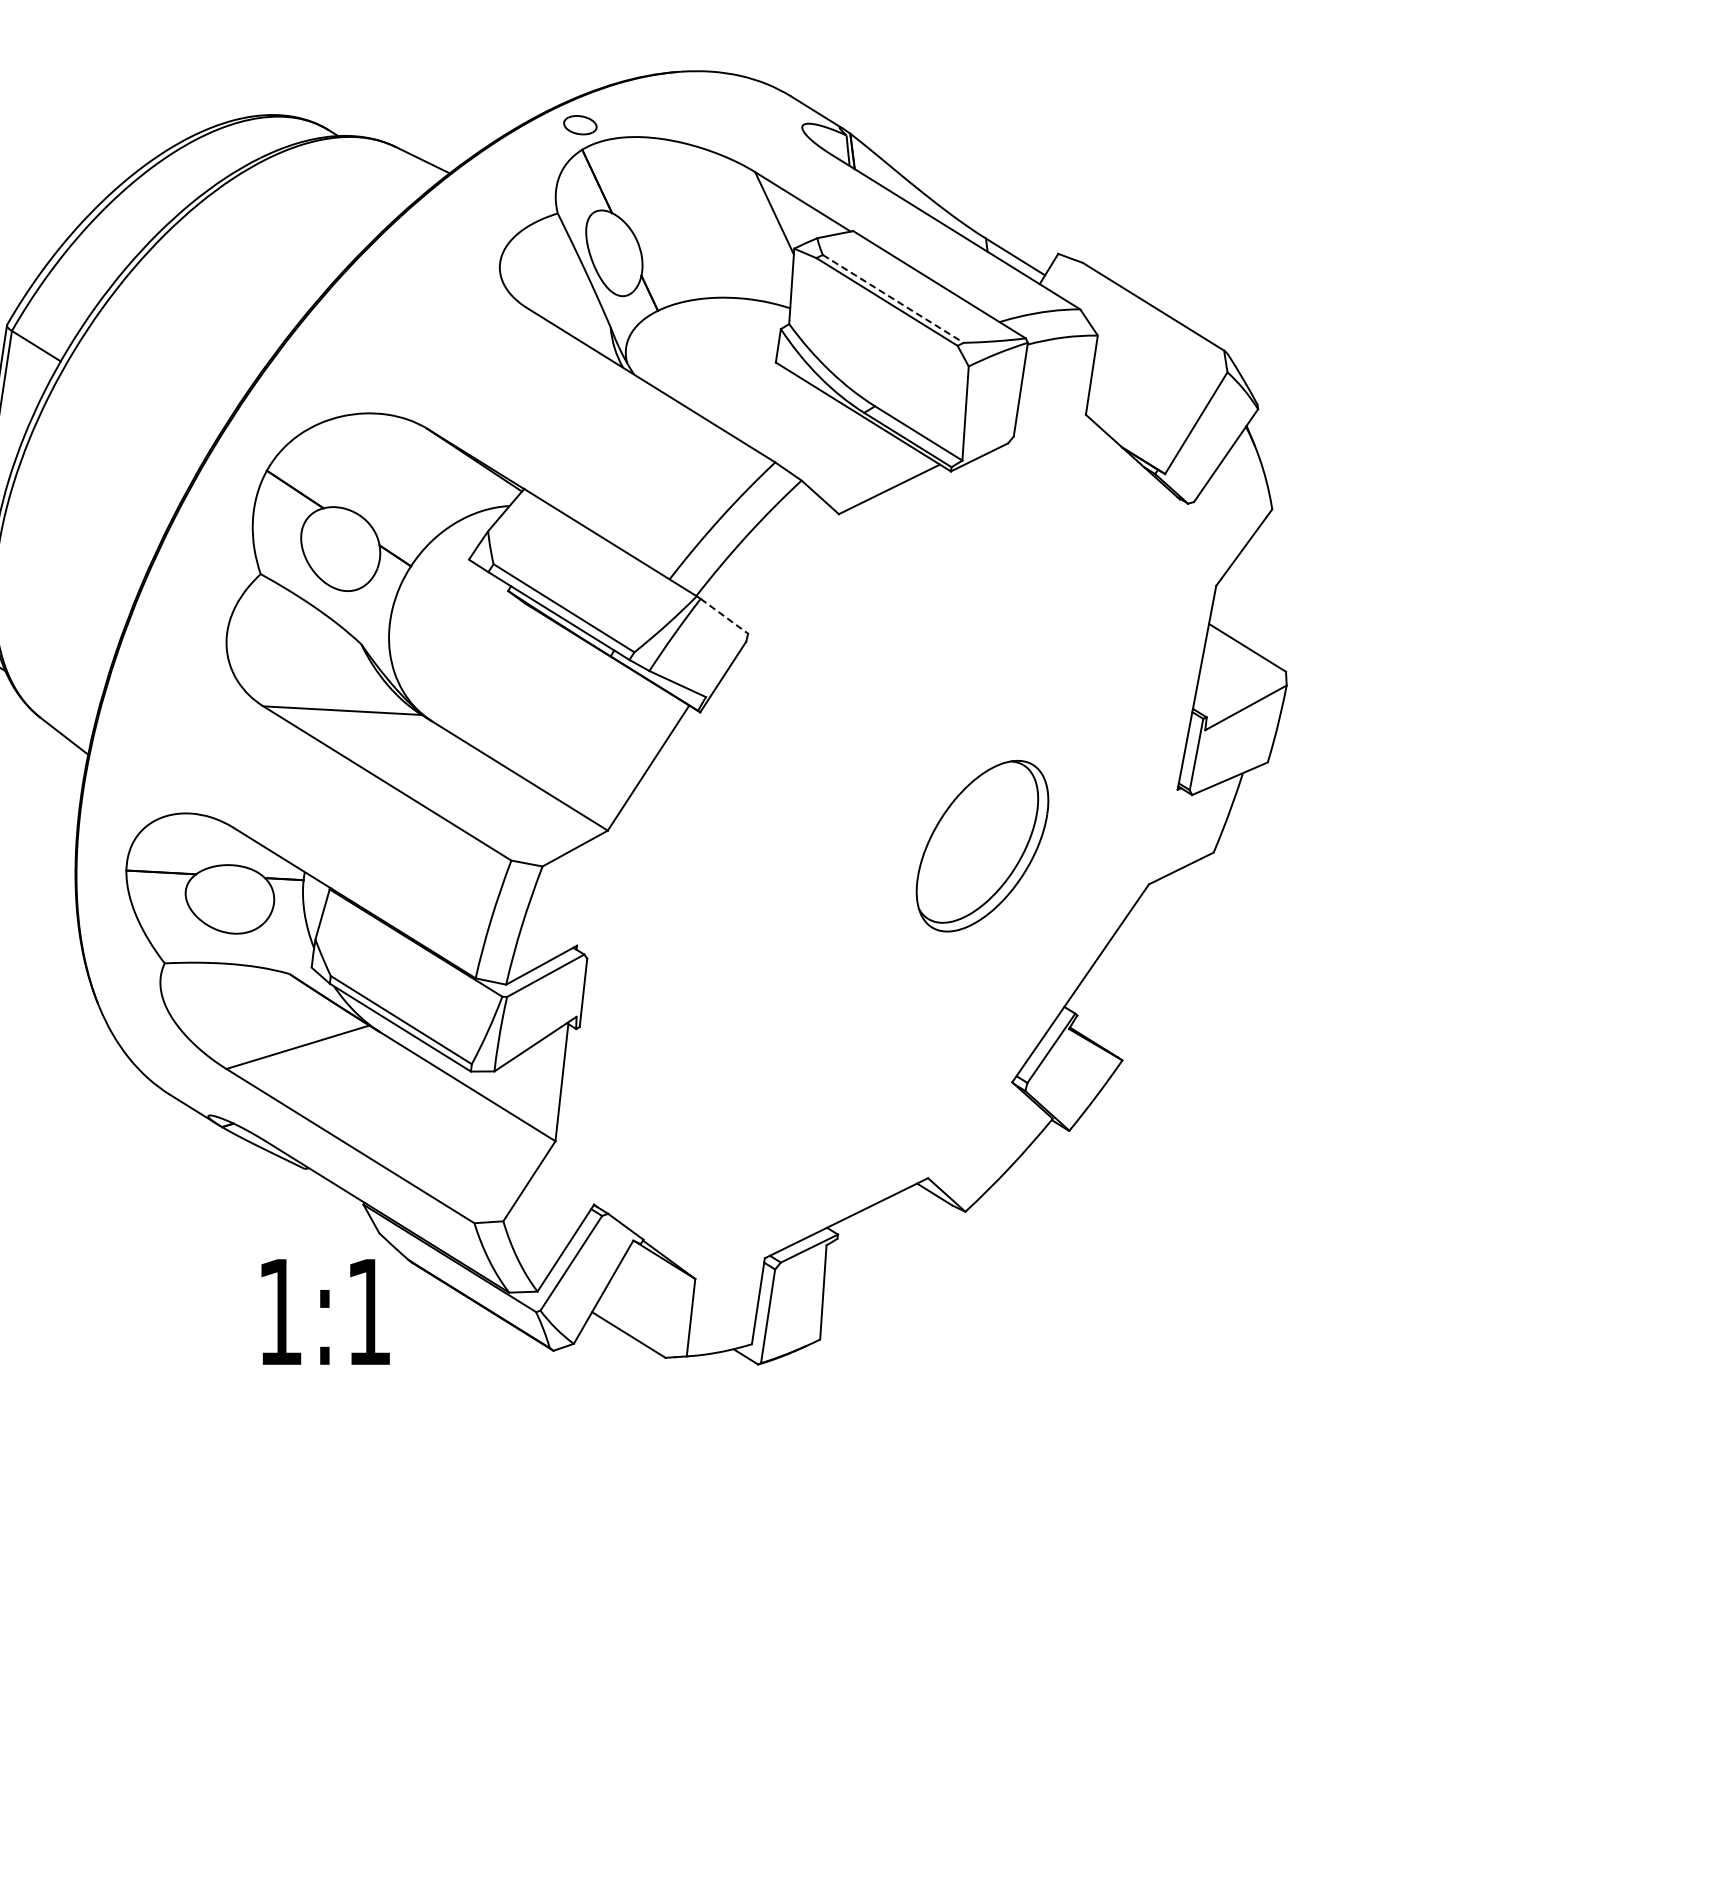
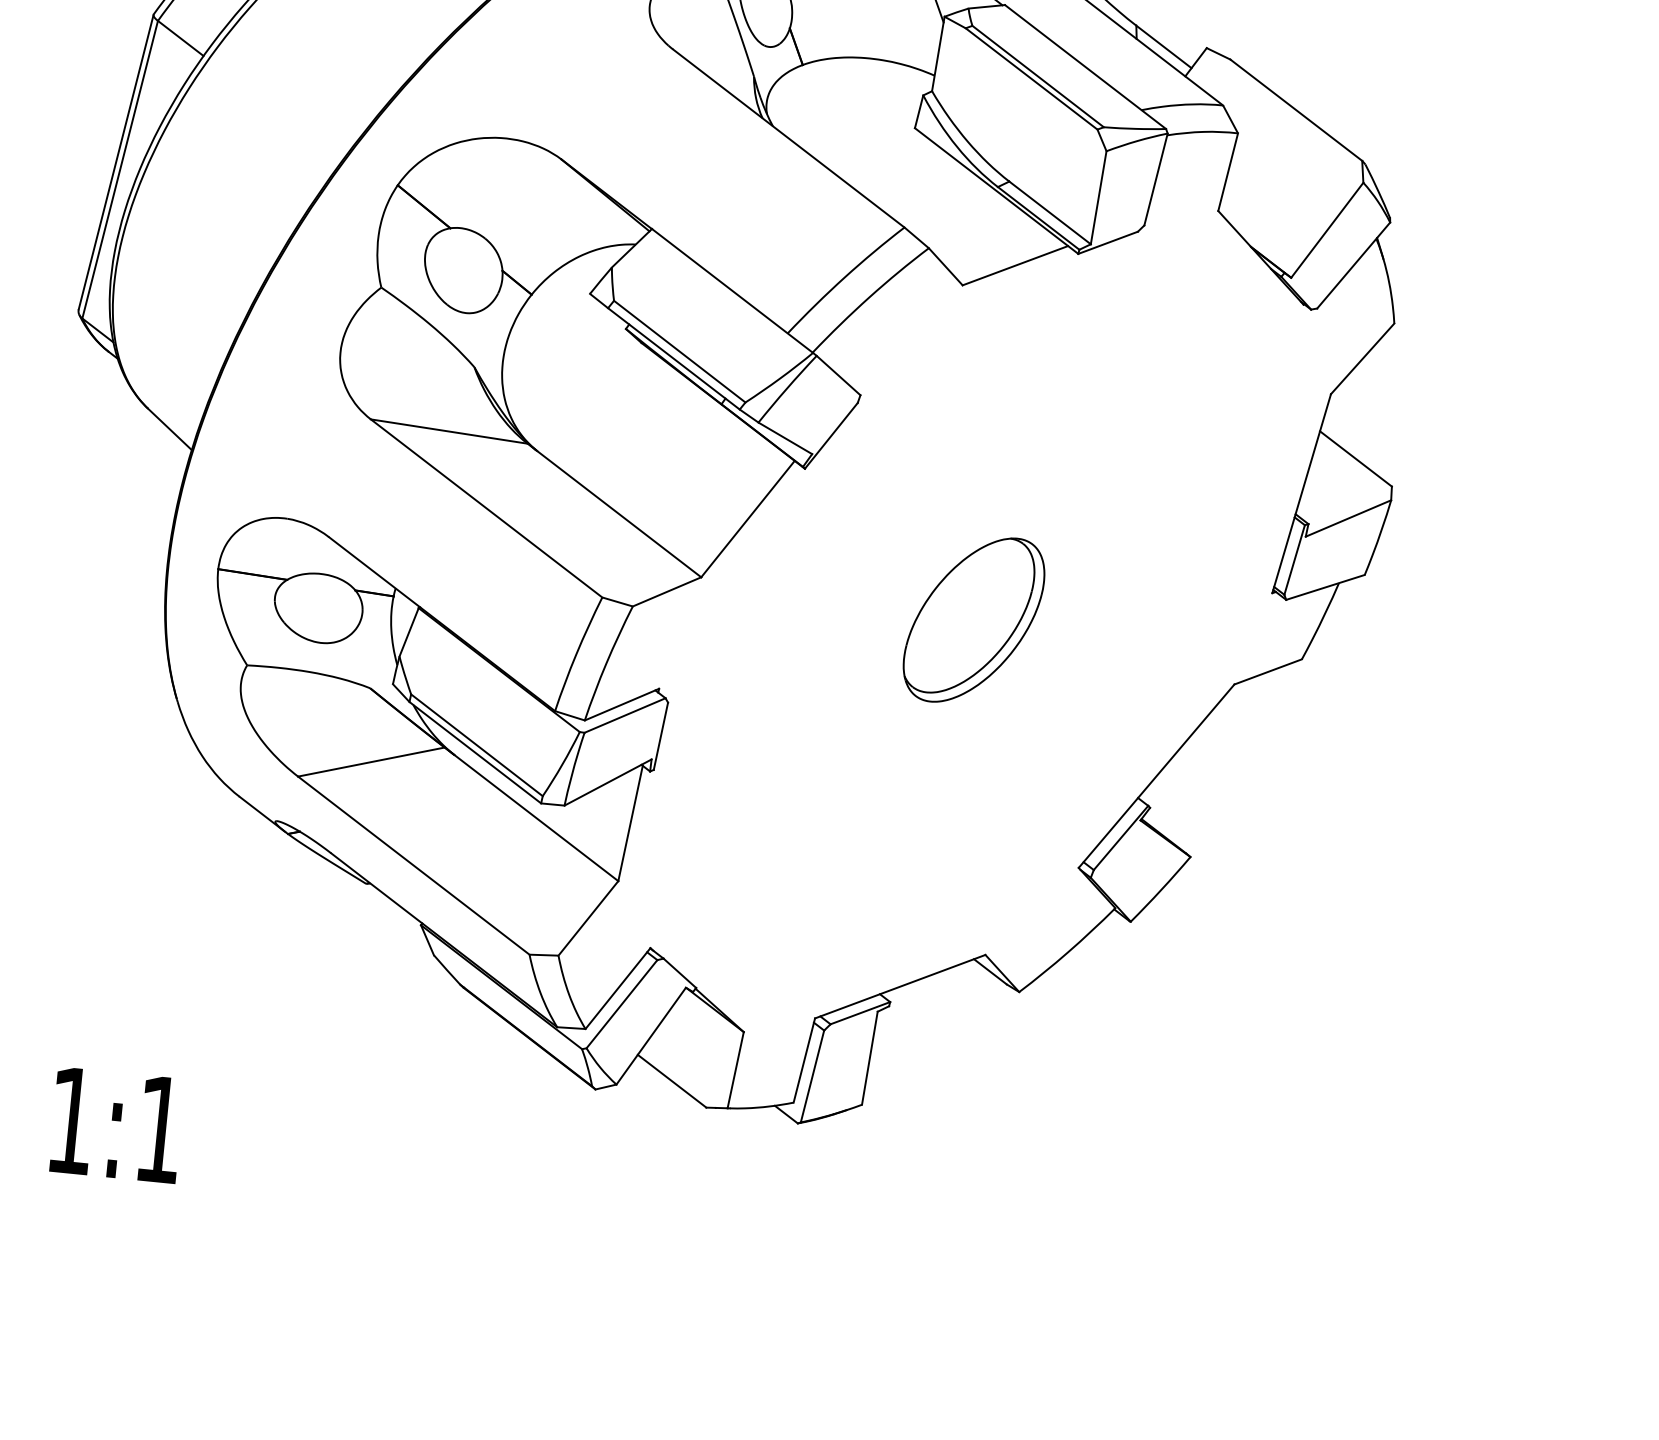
line: (893, 299) -> (1038, 77), dashed -> solid
line: (724, 616) -> (838, 375), dashed -> solid
part: (982, 845) -> (974, 619), moved
text: (325, 1311) -> (116, 1124), moved

